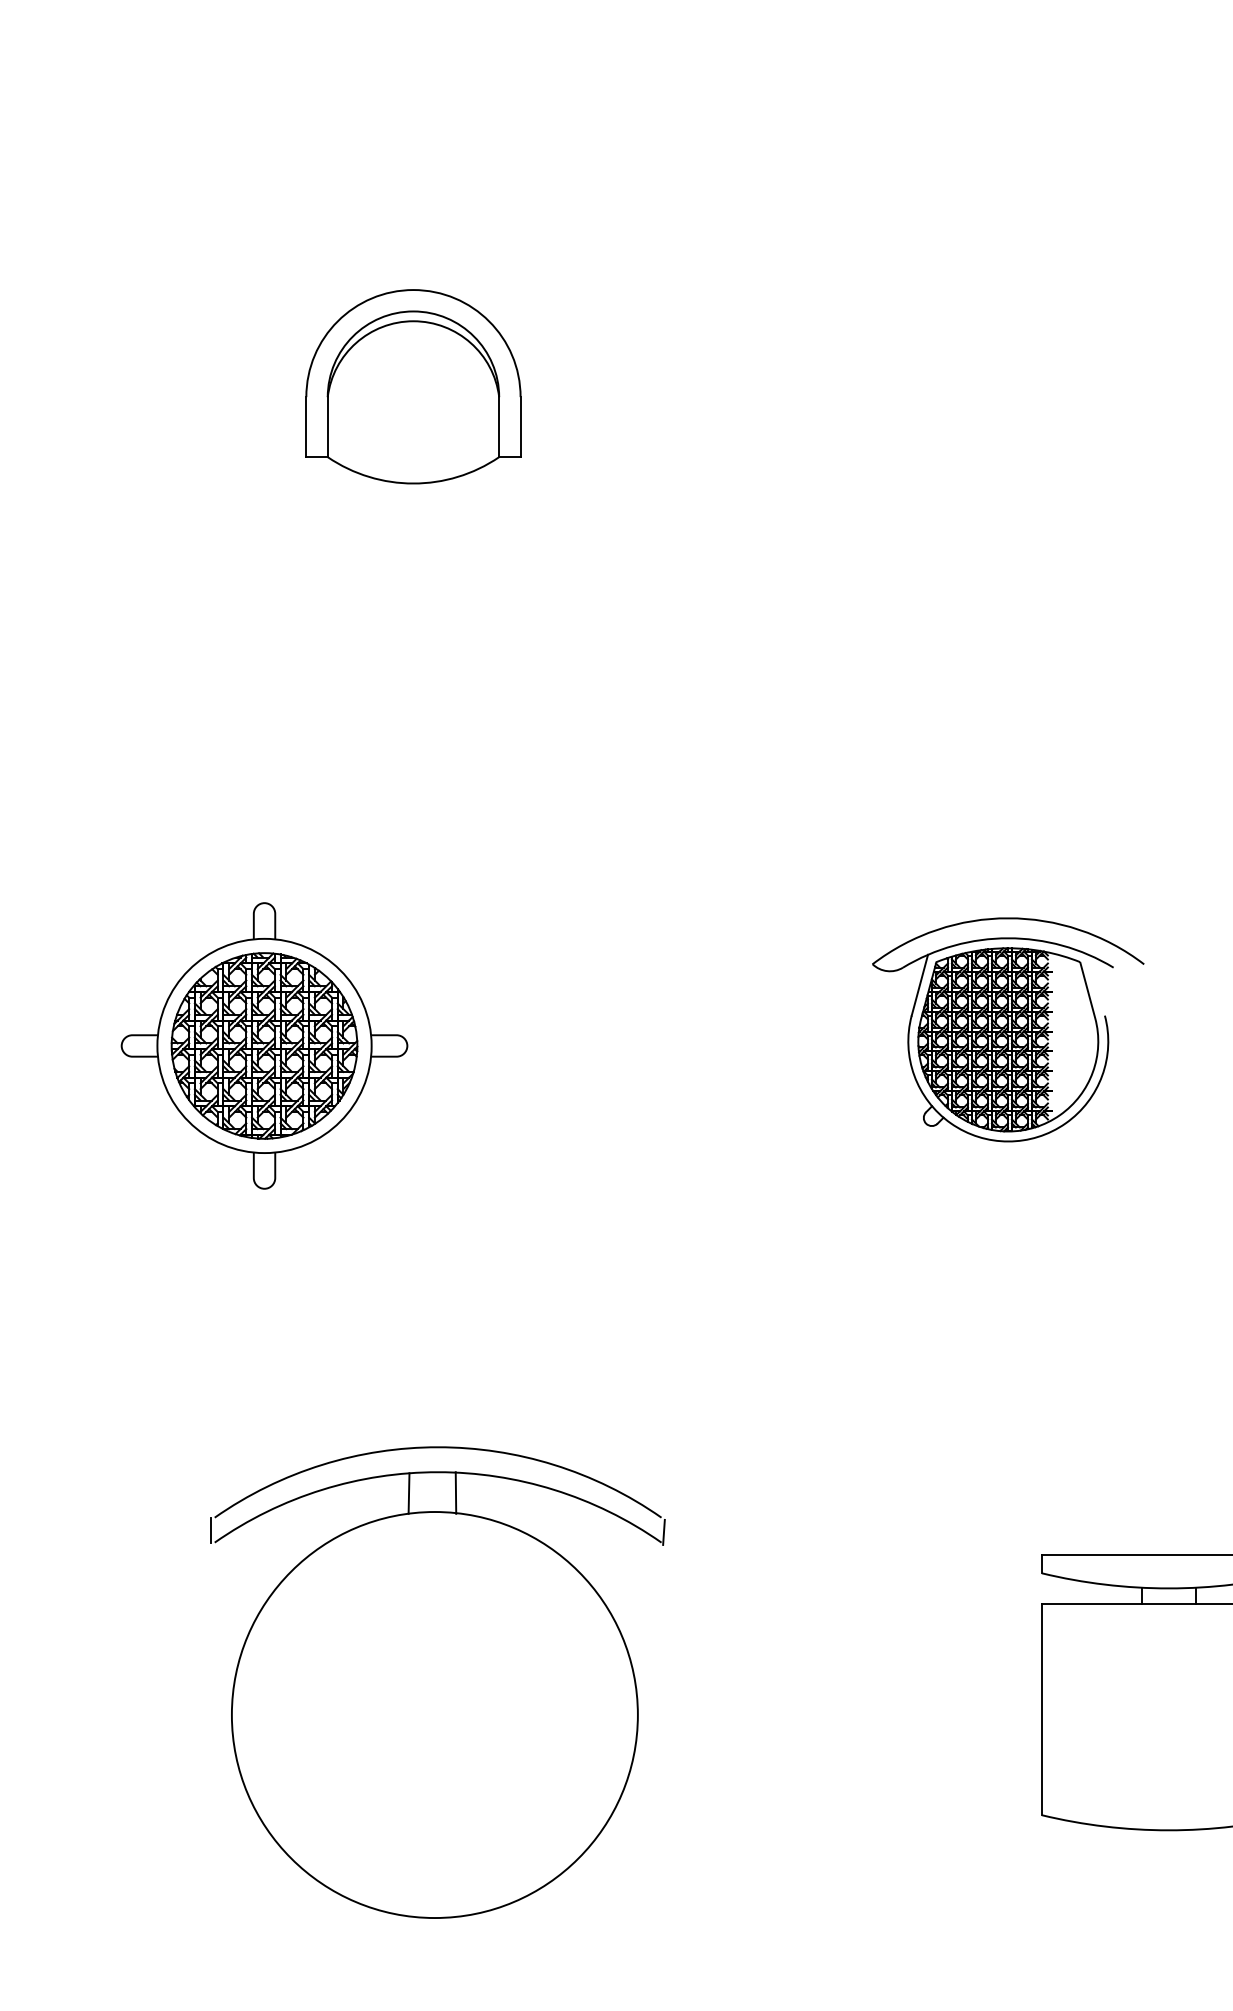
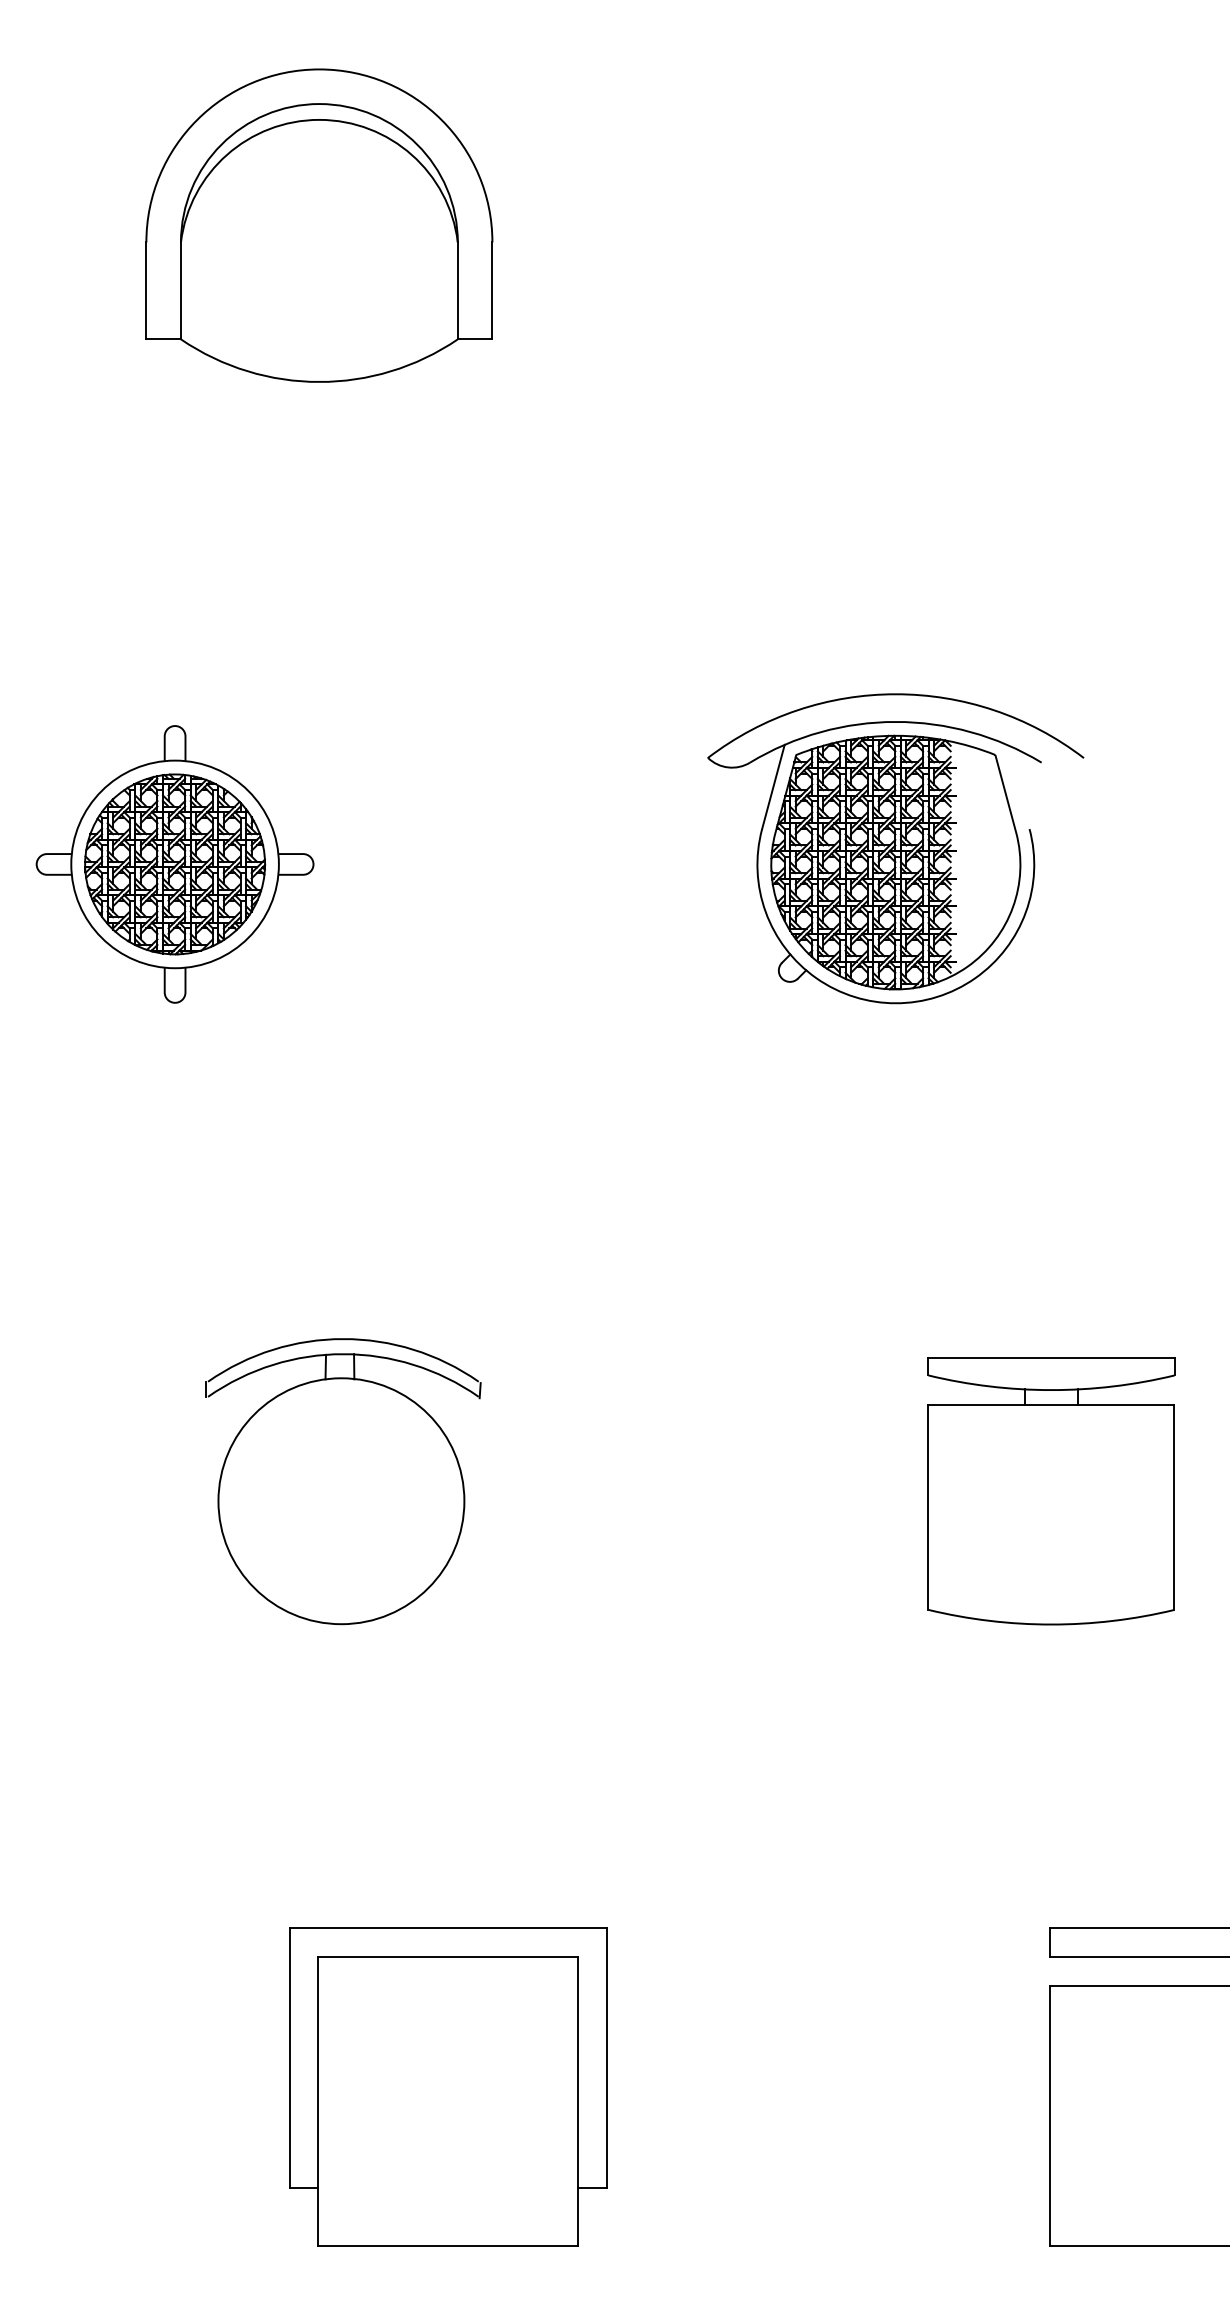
part: (413, 386) -> (319, 225), size x1.67
part: (1007, 1029) -> (895, 848), size x1.43
part: (438, 1682) -> (343, 1481), size x0.62

